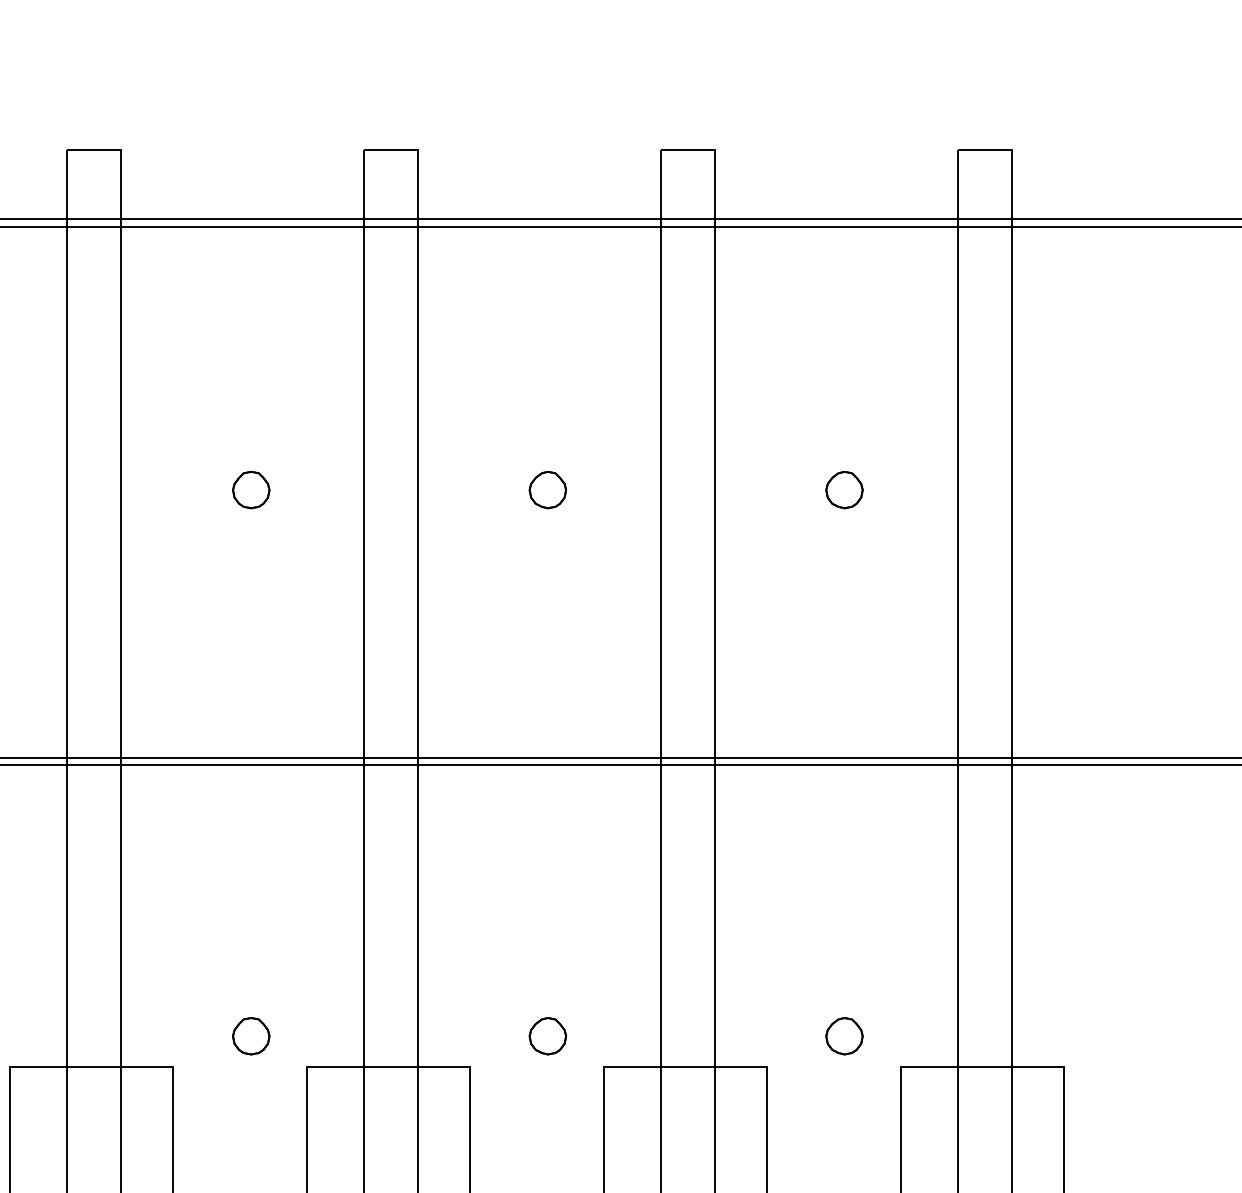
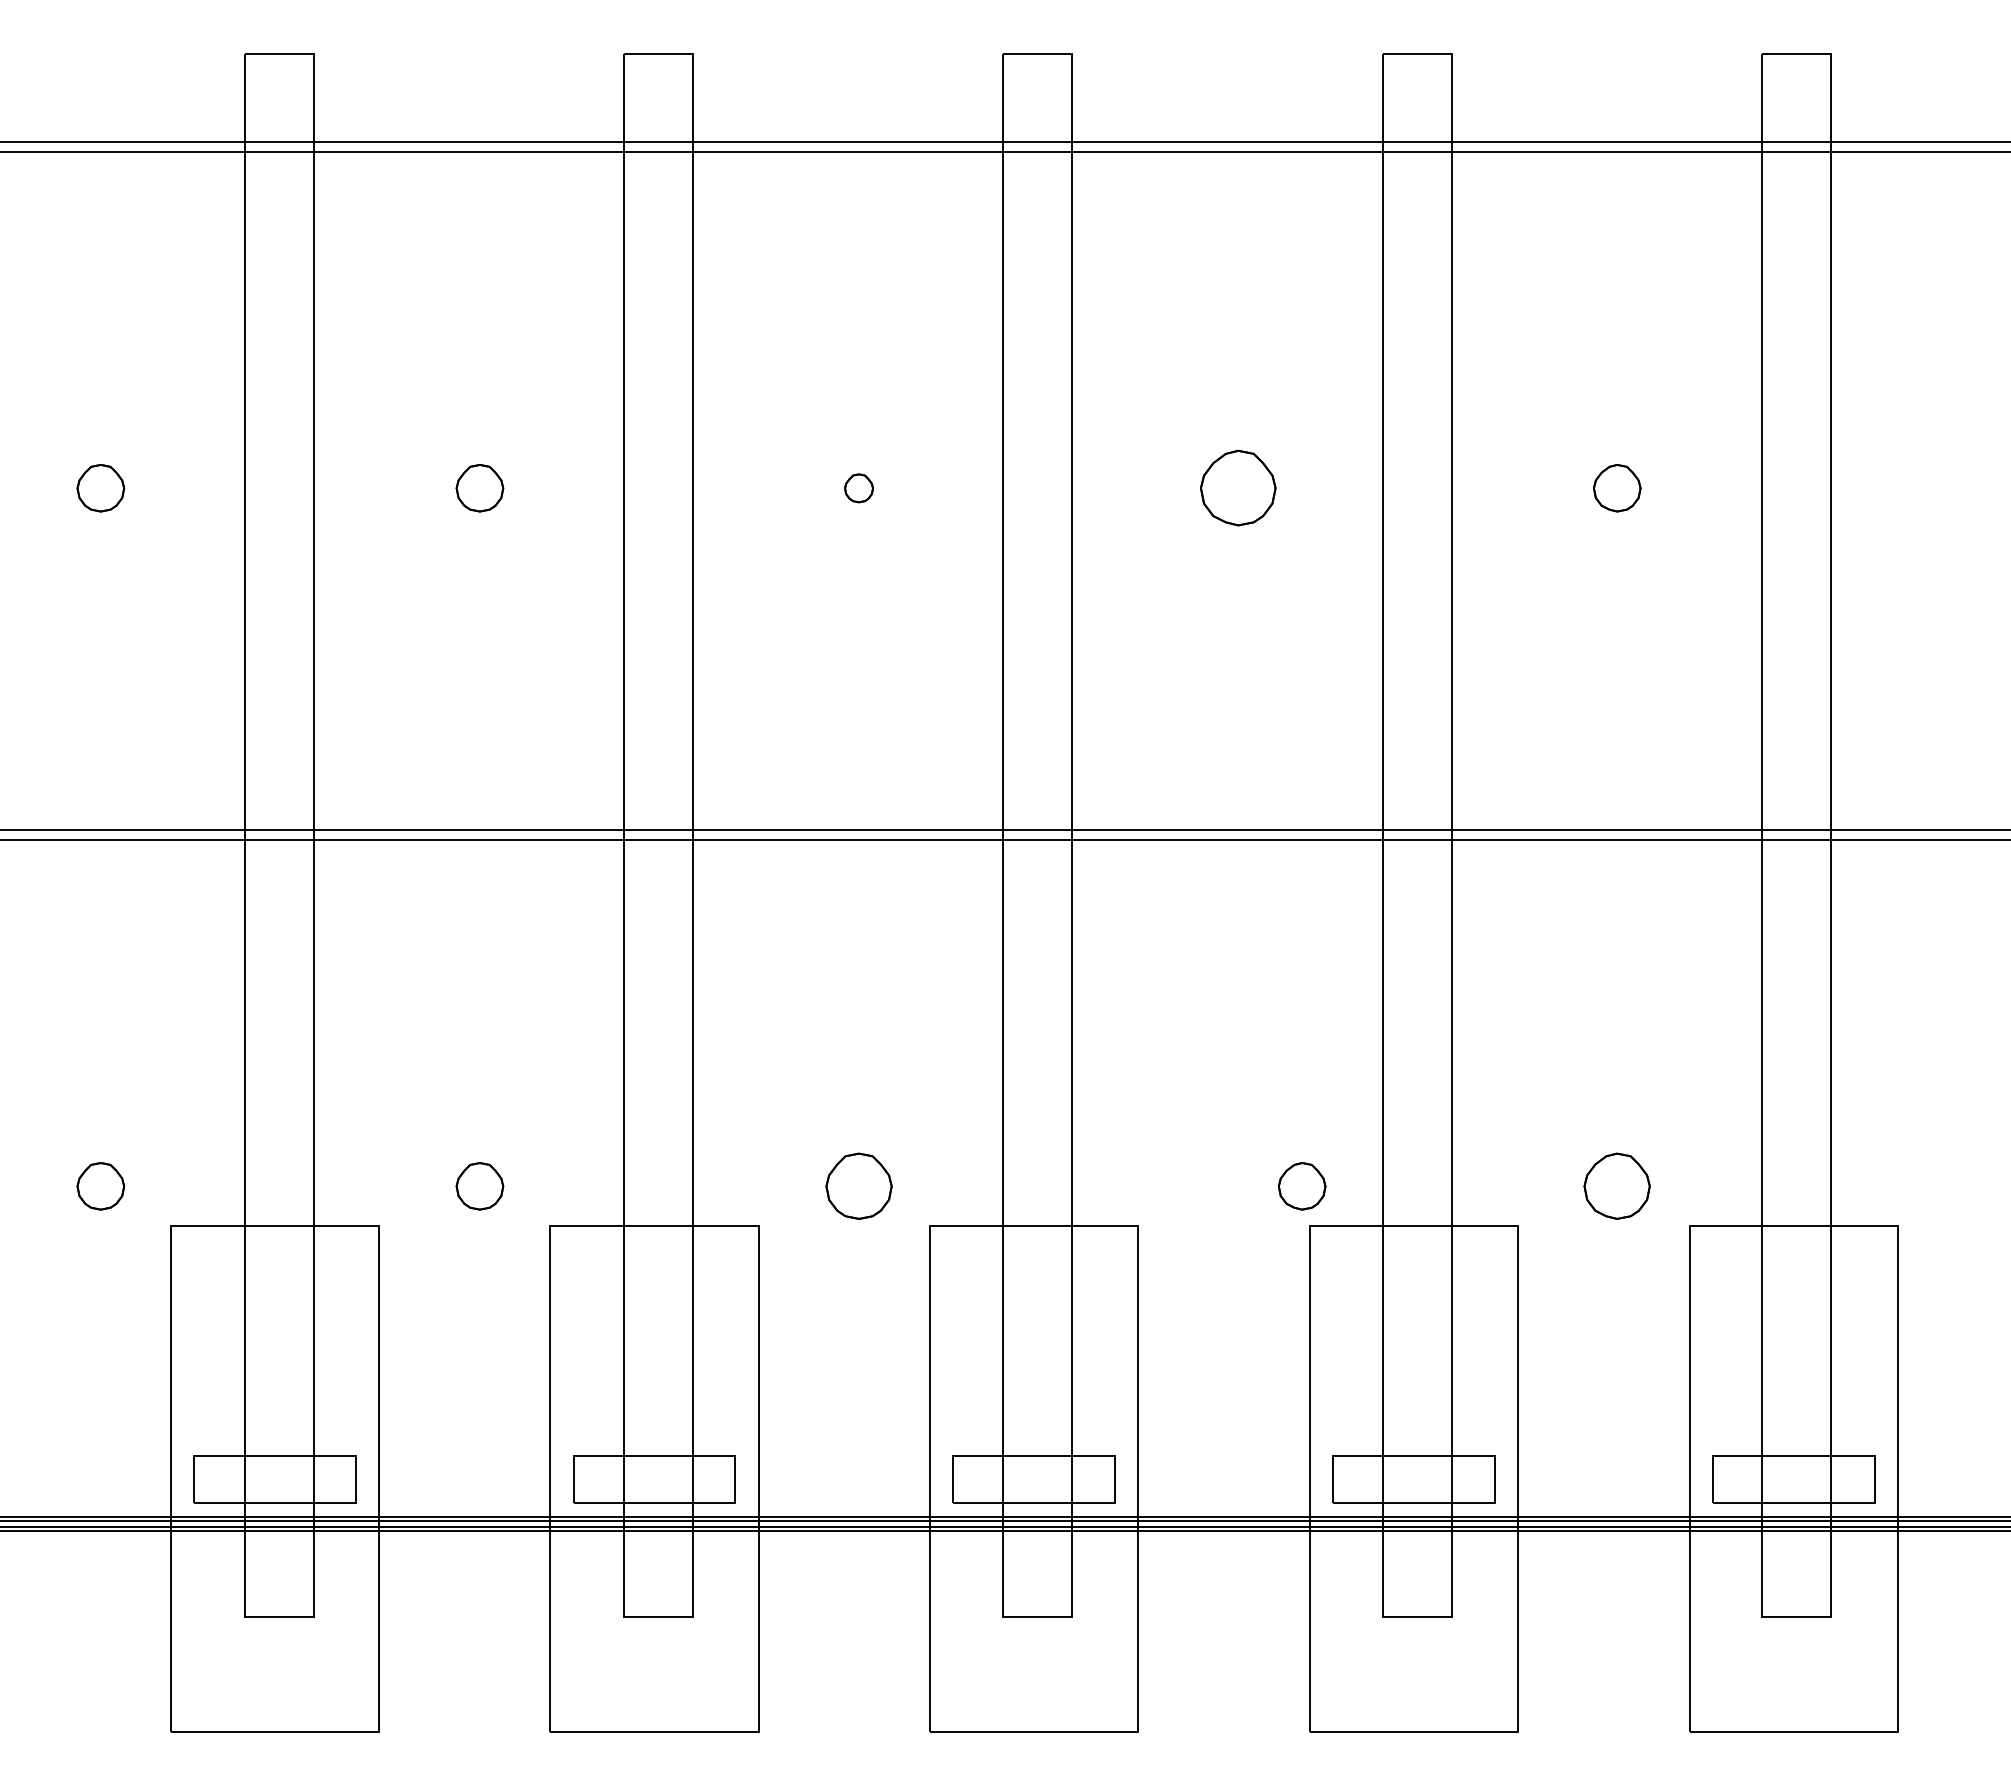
part: (250, 490) -> (858, 488), size x0.6
part: (547, 490) -> (1237, 488), size x1.6
part: (250, 1036) -> (858, 1186), size x1.4
part: (547, 1036) -> (1301, 1186), moved
part: (844, 1036) -> (1617, 1186), size x1.4

